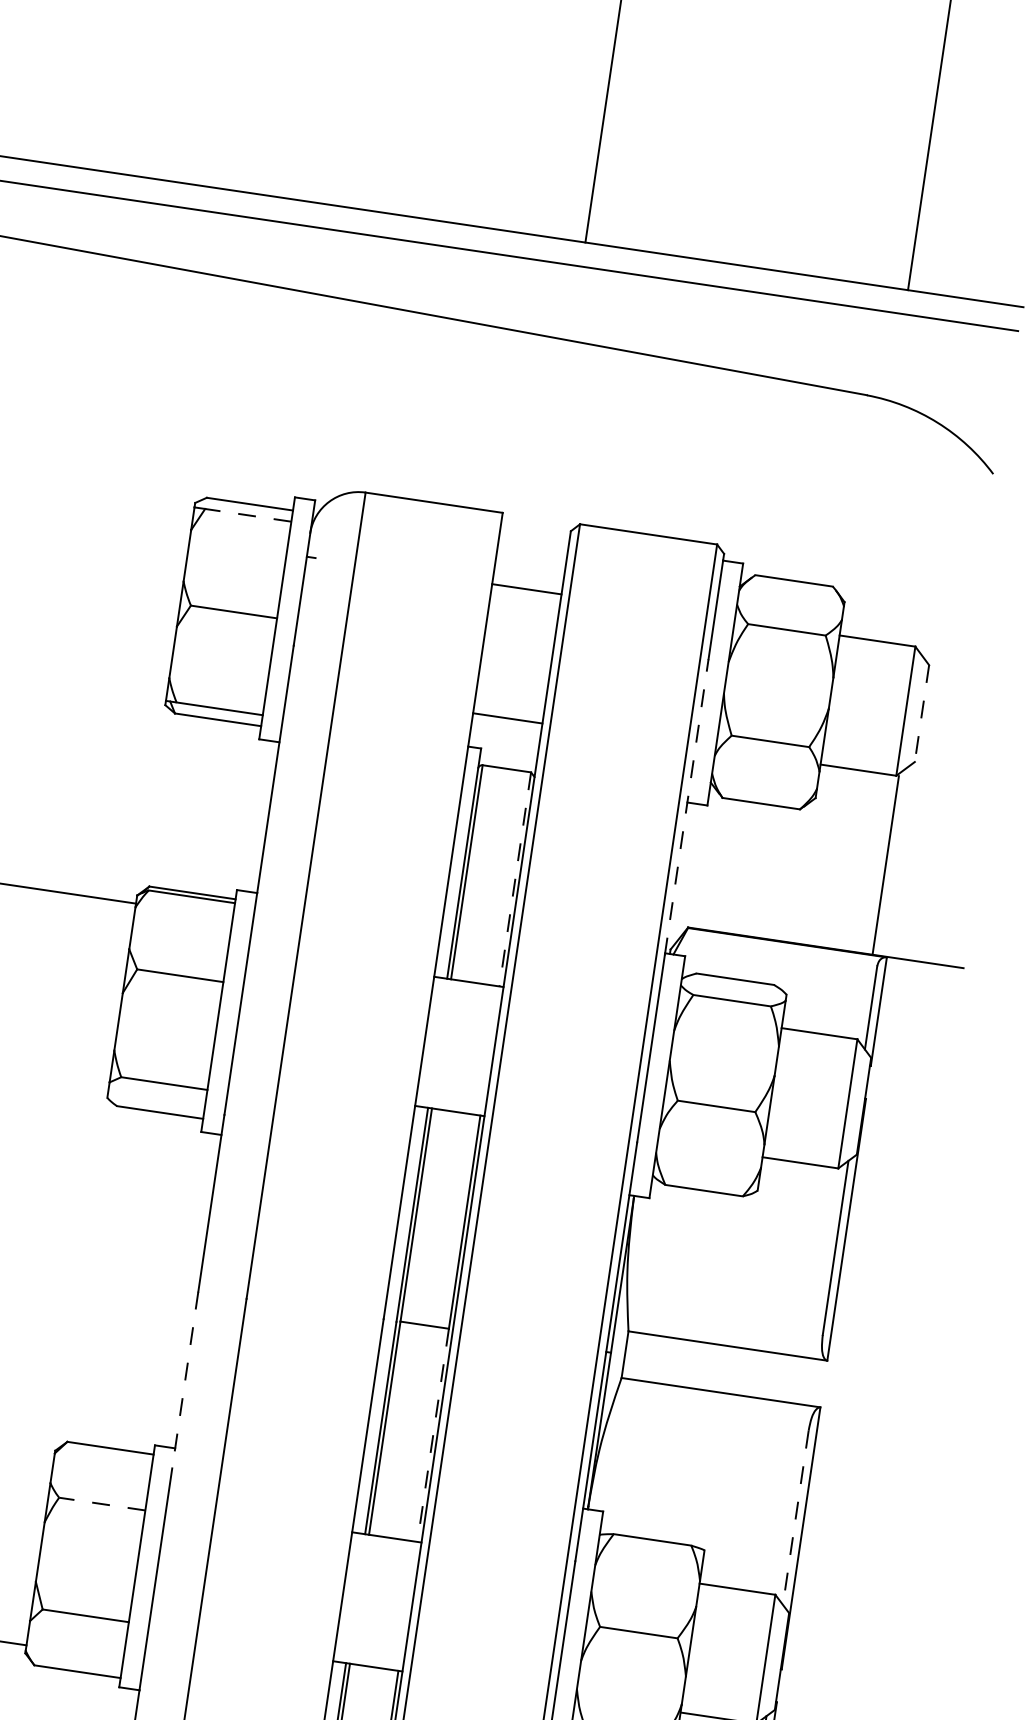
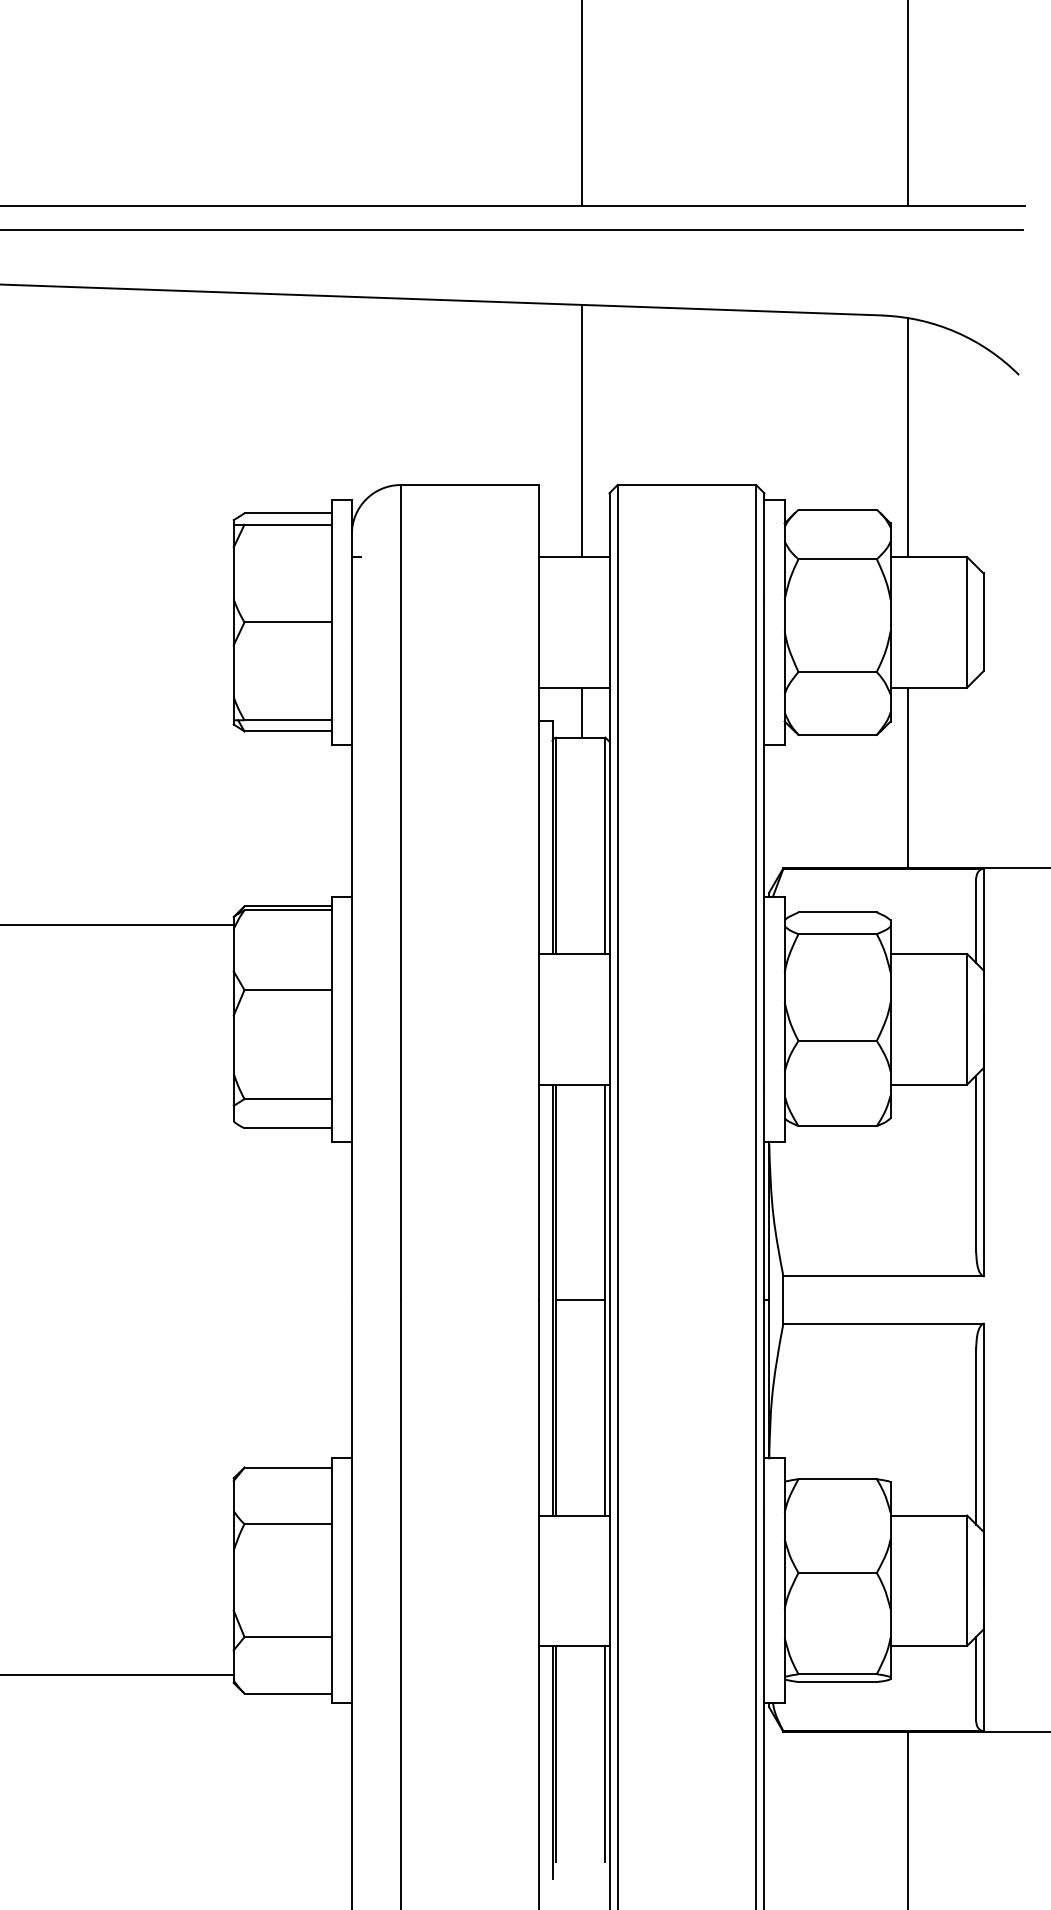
line: (552, 465) -> (581, 430), added
line: (248, 515) -> (288, 524), dashed -> solid
line: (873, 519) -> (907, 437), added
line: (921, 713) -> (983, 622), dashed -> solid
line: (511, 744) -> (581, 712), added
line: (686, 807) -> (764, 749), dashed -> solid
line: (885, 864) -> (907, 777), moved
line: (515, 880) -> (605, 846), dashed -> solid
line: (185, 1380) -> (352, 1389), dashed -> solid
line: (433, 1435) -> (605, 1407), dashed -> solid
line: (102, 1504) -> (288, 1524), dashed -> solid
line: (796, 1517) -> (976, 1436), dashed -> solid

